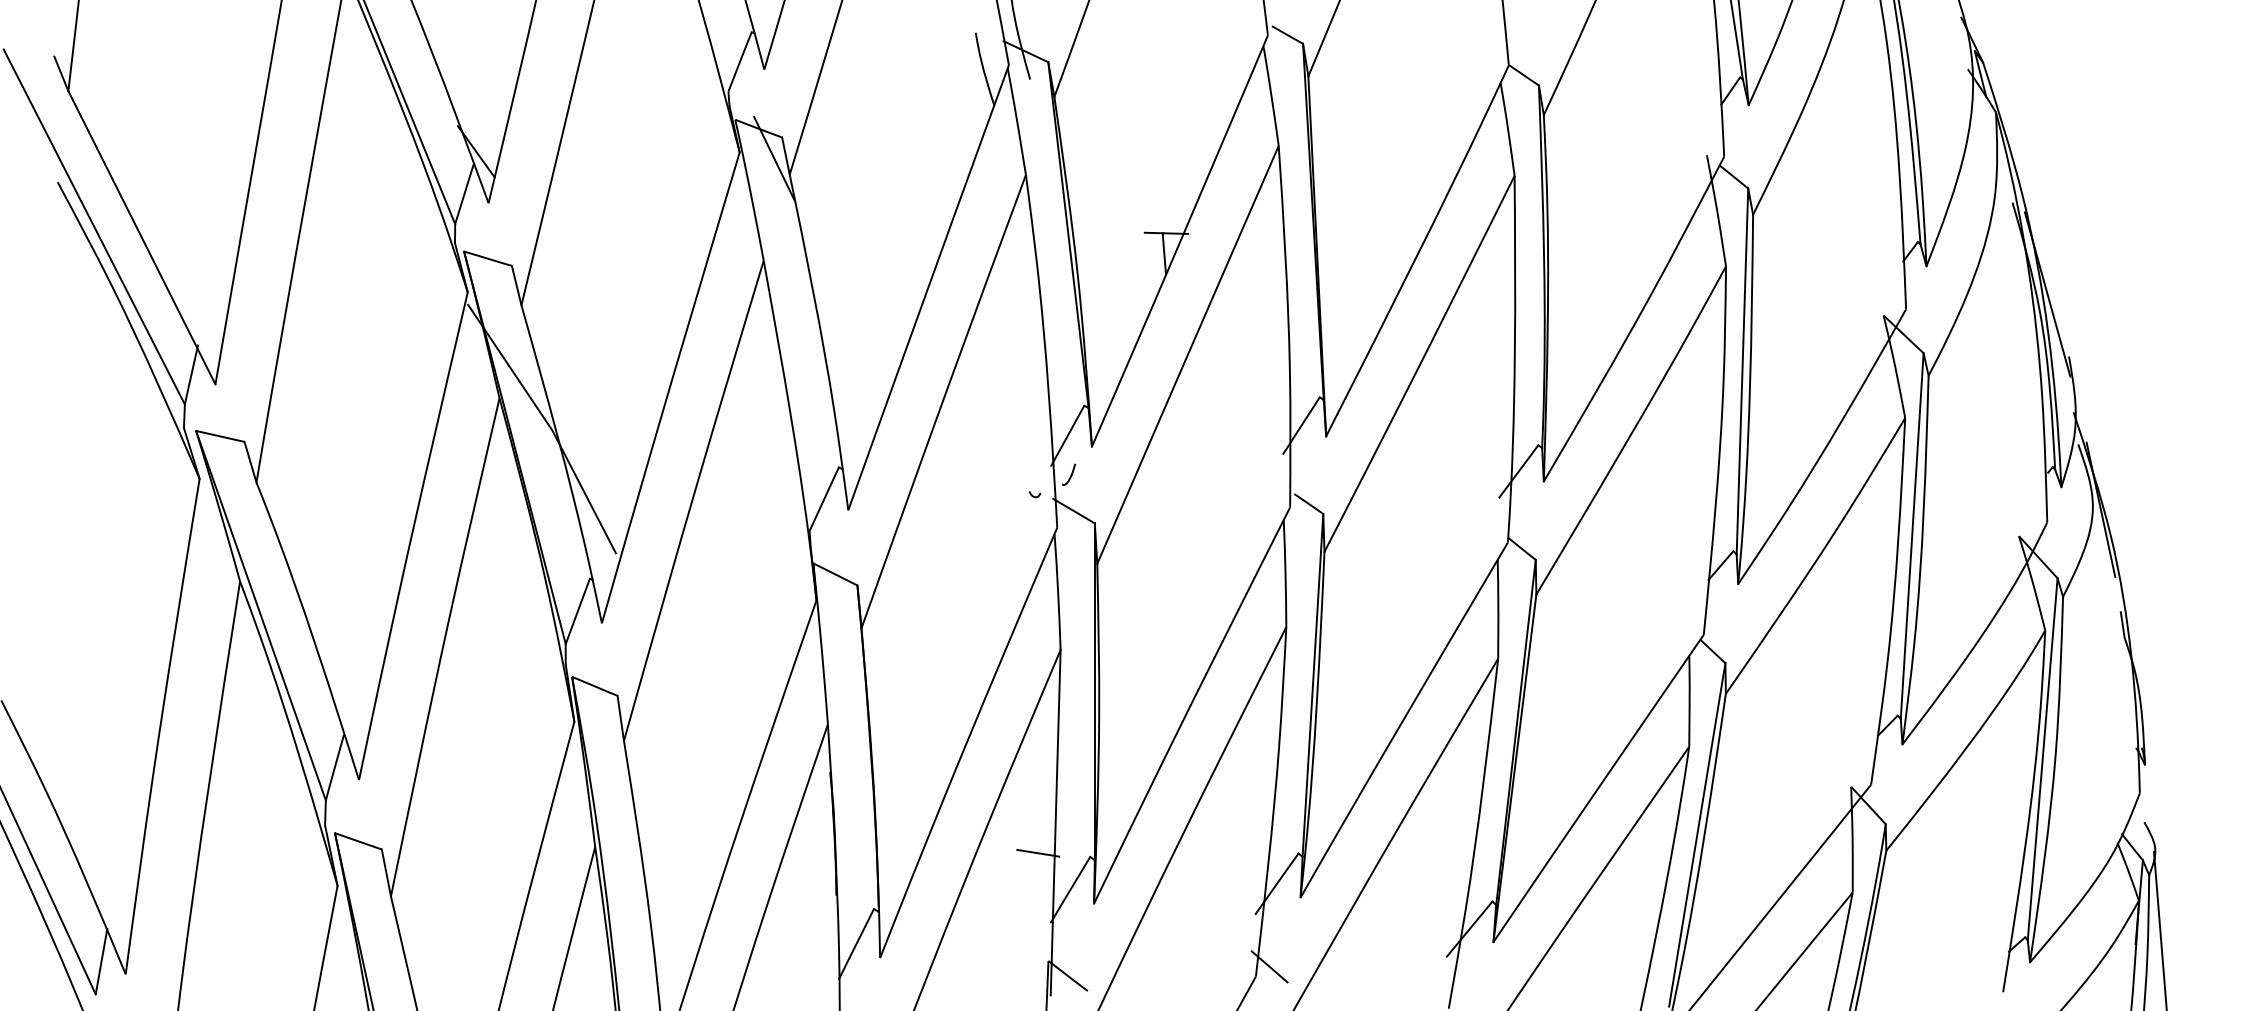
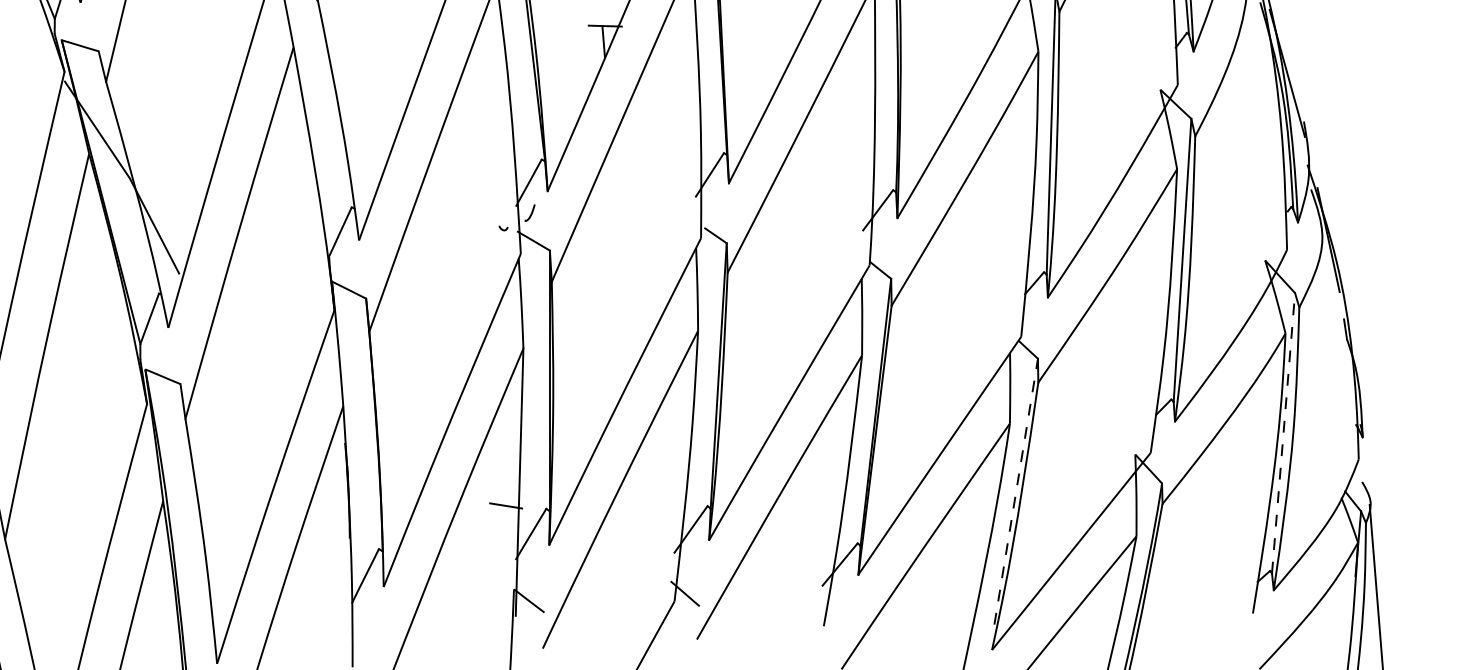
line: (2042, 759) -> (1283, 433), solid -> dashed
line: (1697, 834) -> (1016, 491), solid -> dashed

